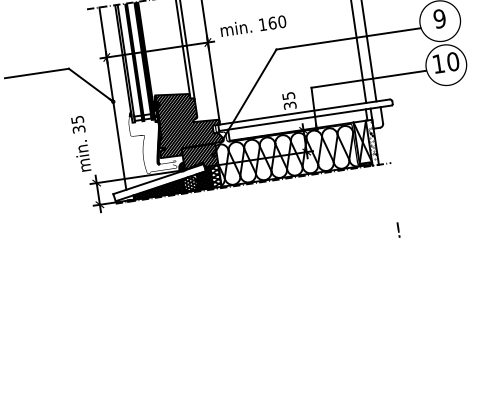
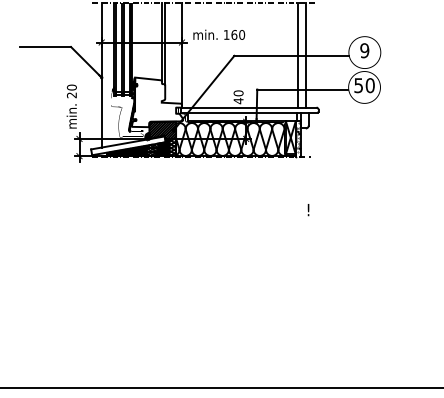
text: (438, 63) -> (358, 85), 10 -> 50
text: (289, 101) -> (238, 97), 35 -> 40
hatch: (188, 122) -> (157, 102), removed
text: (77, 124) -> (71, 91), 35 -> 20

